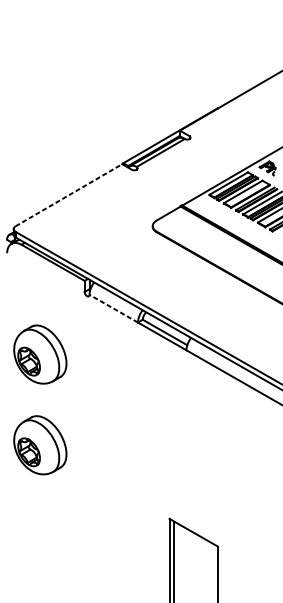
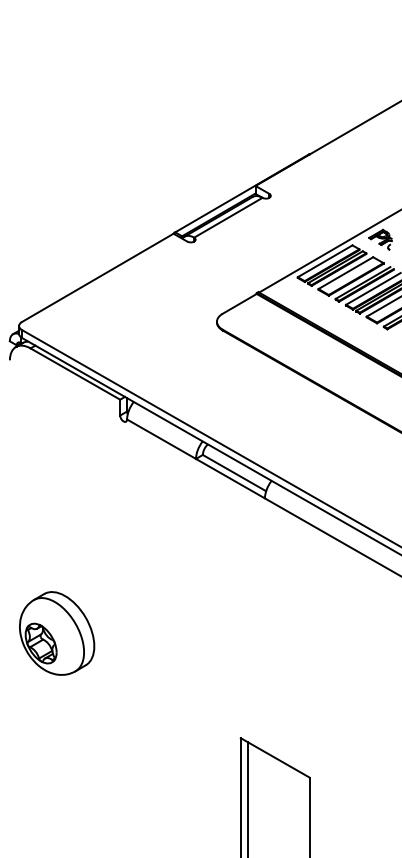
line: (68, 194) -> (97, 277), dashed -> solid
line: (113, 308) -> (161, 439), dashed -> solid
part: (40, 354) -> (57, 504), removed

